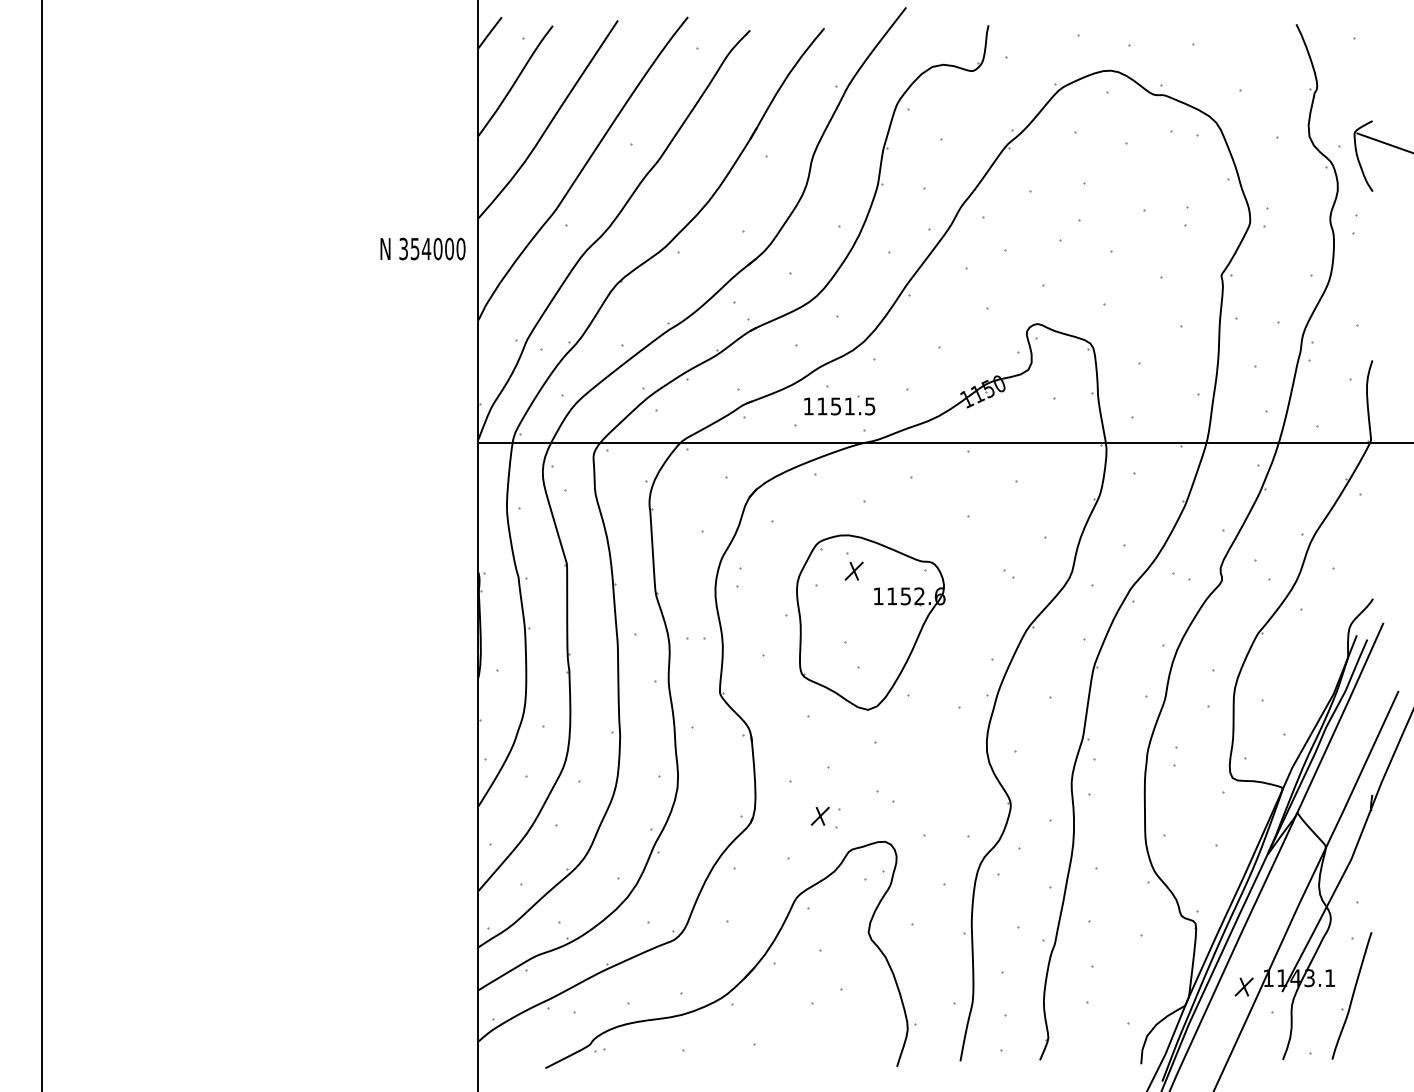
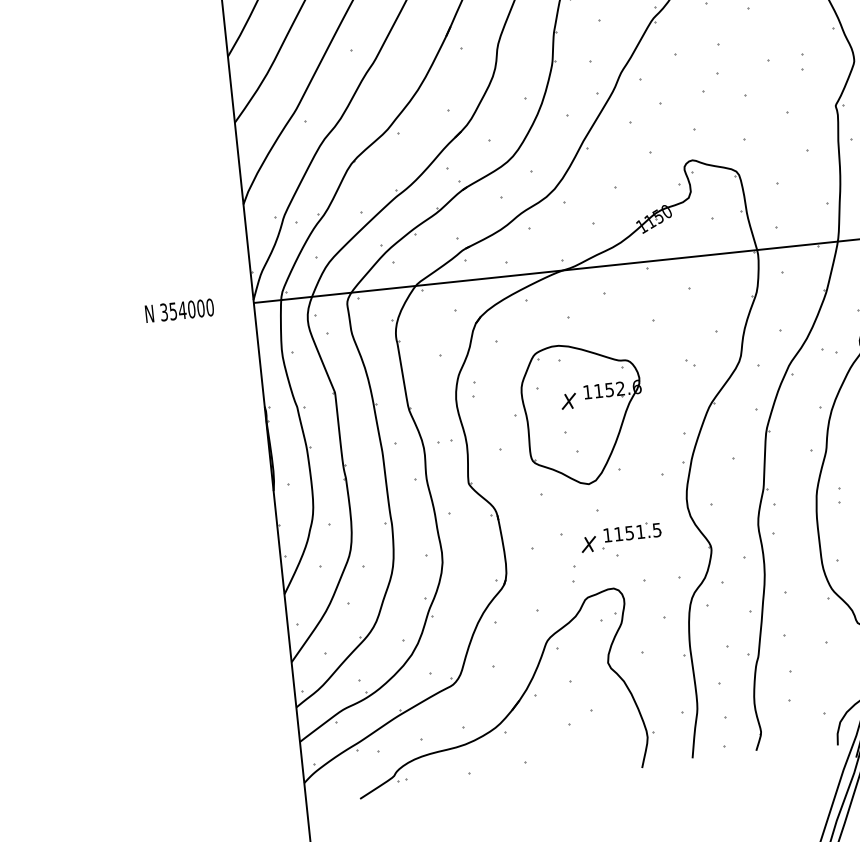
text: (422, 248) -> (179, 310), moved
part: (839, 405) -> (632, 532), moved
part: (853, 570) -> (568, 400), moved
part: (819, 815) -> (588, 543), moved

